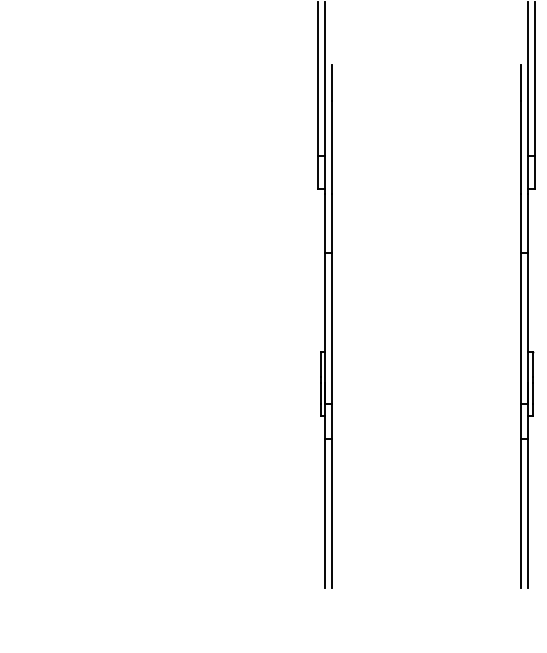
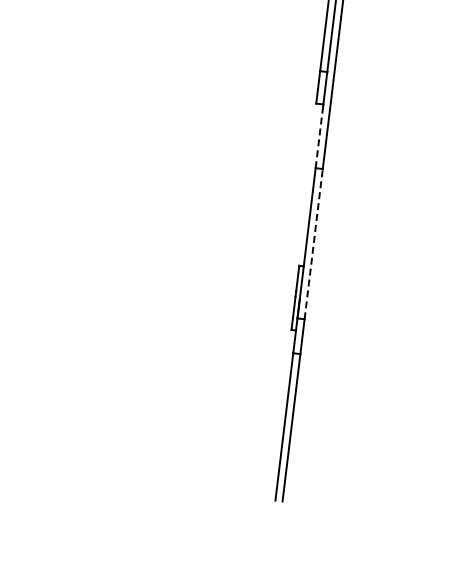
line: (325, 223) -> (319, 138), solid -> dashed
line: (332, 328) -> (313, 244), solid -> dashed

